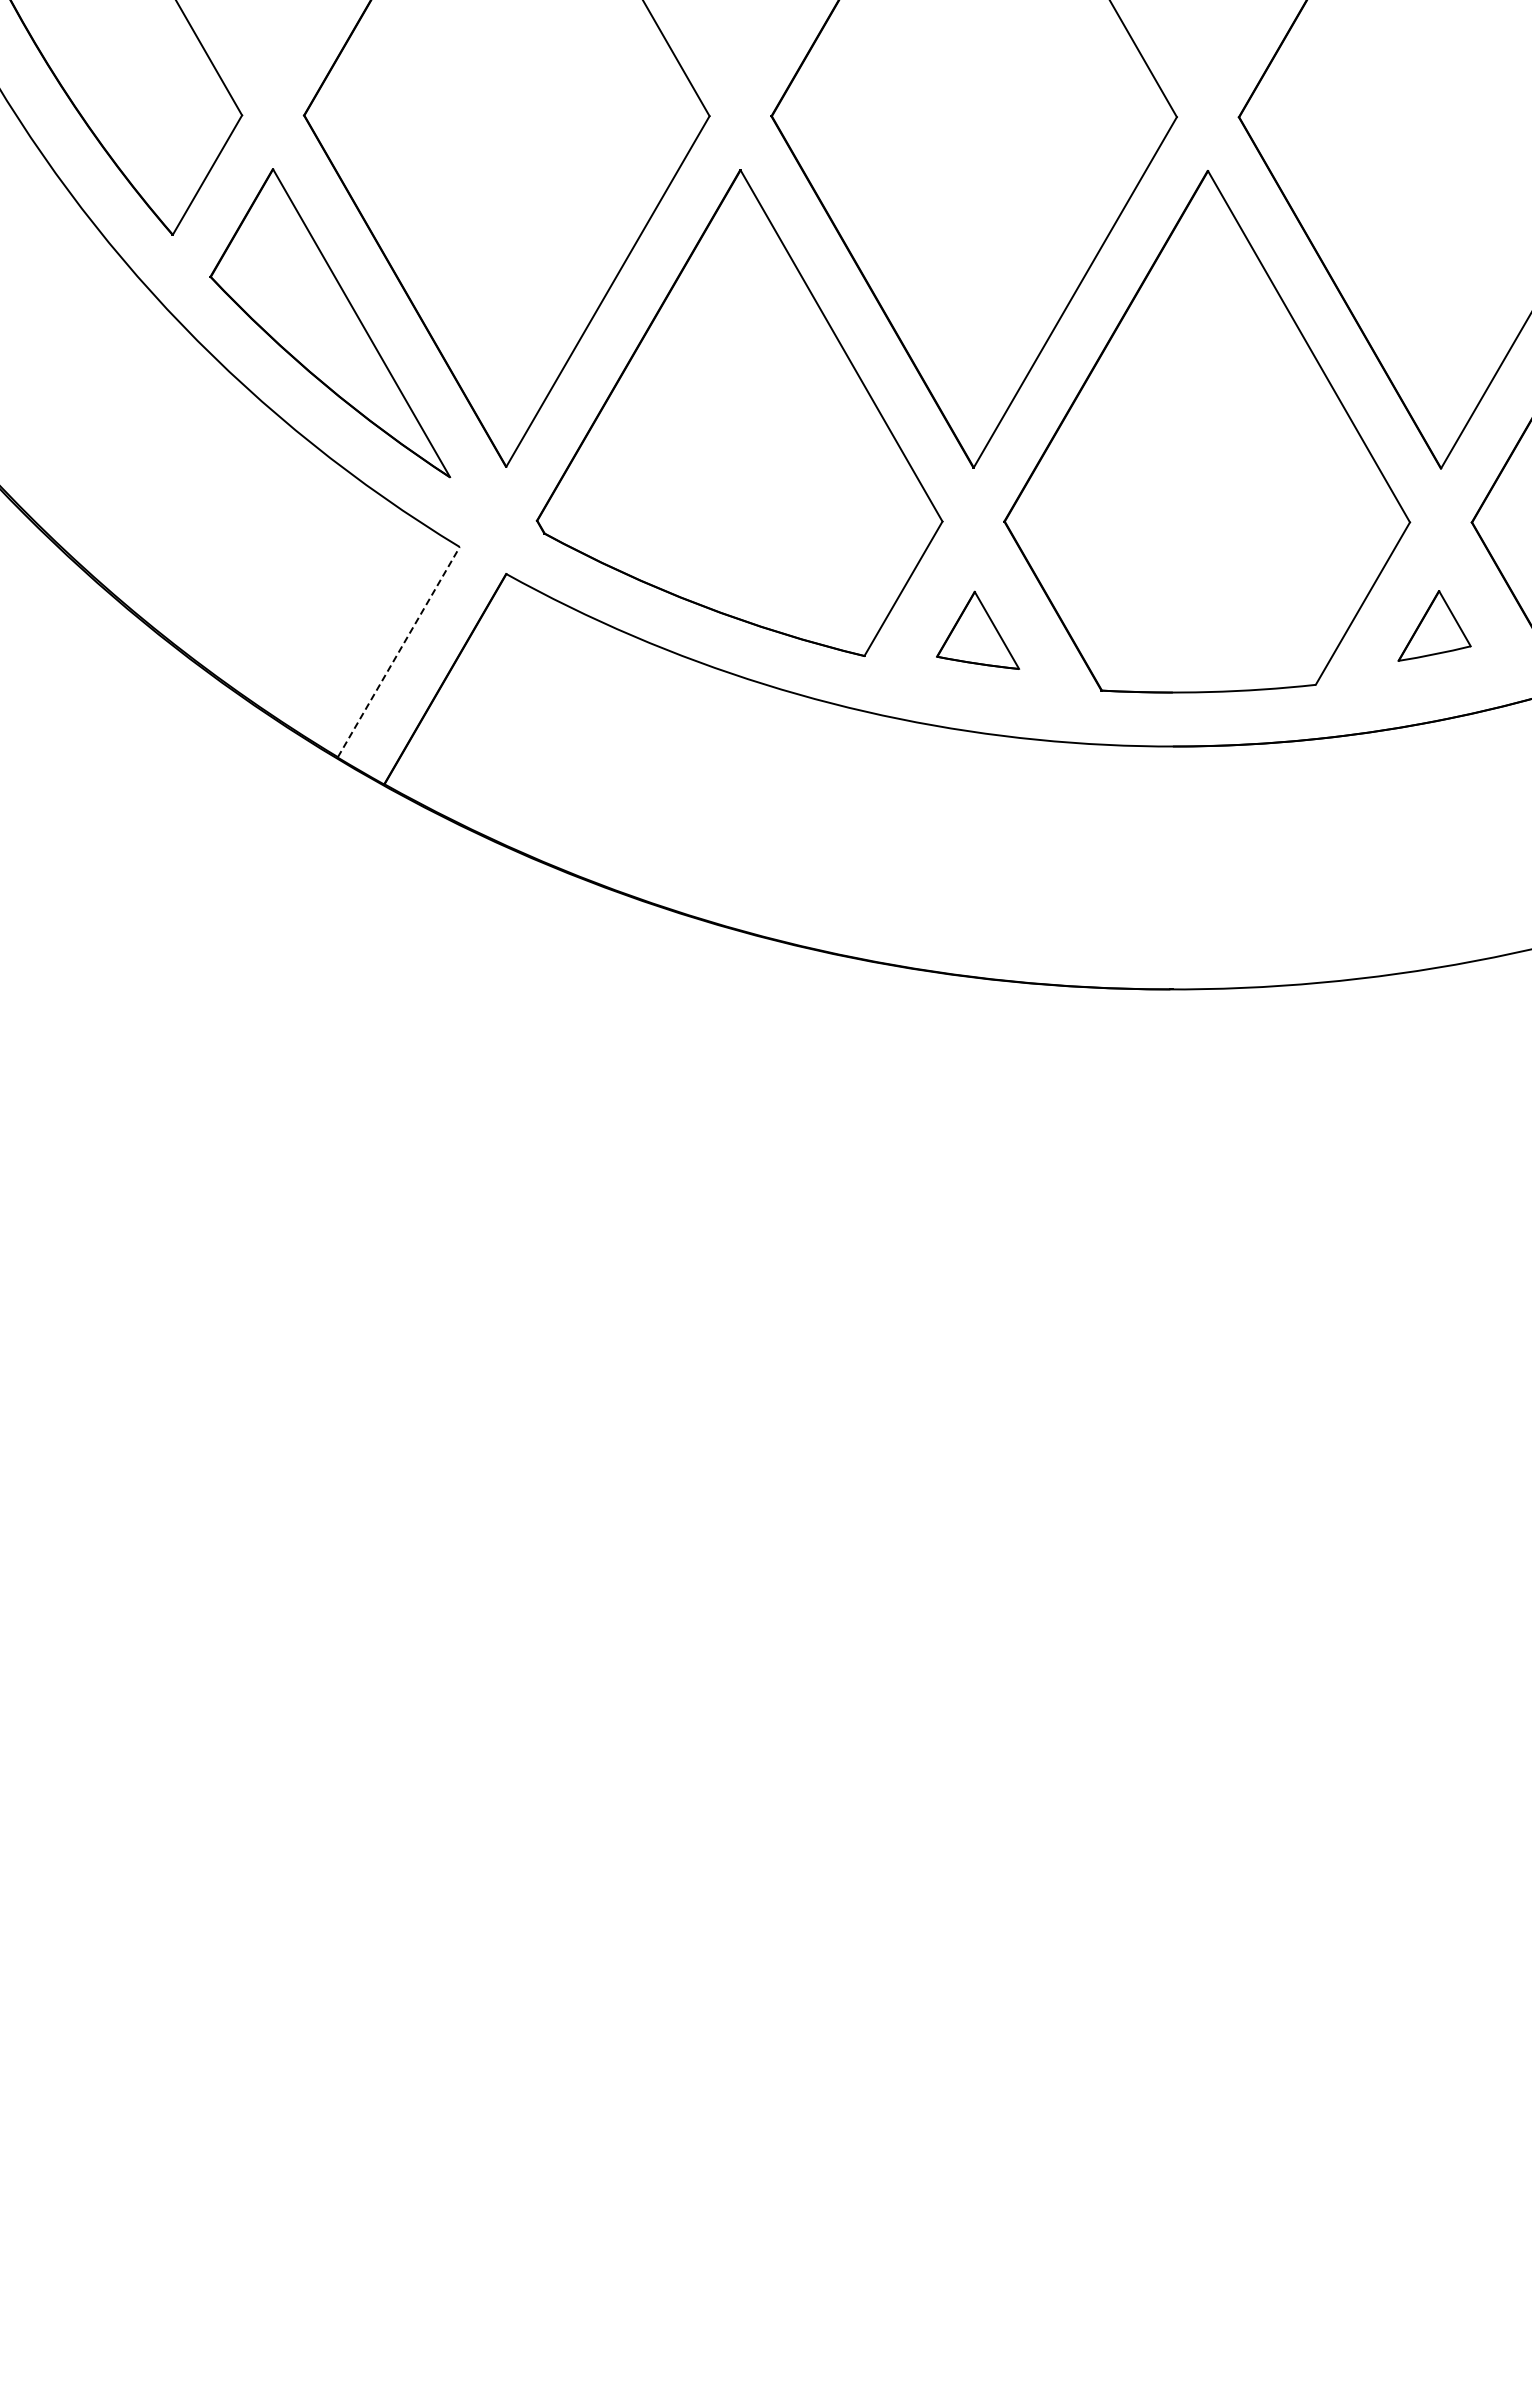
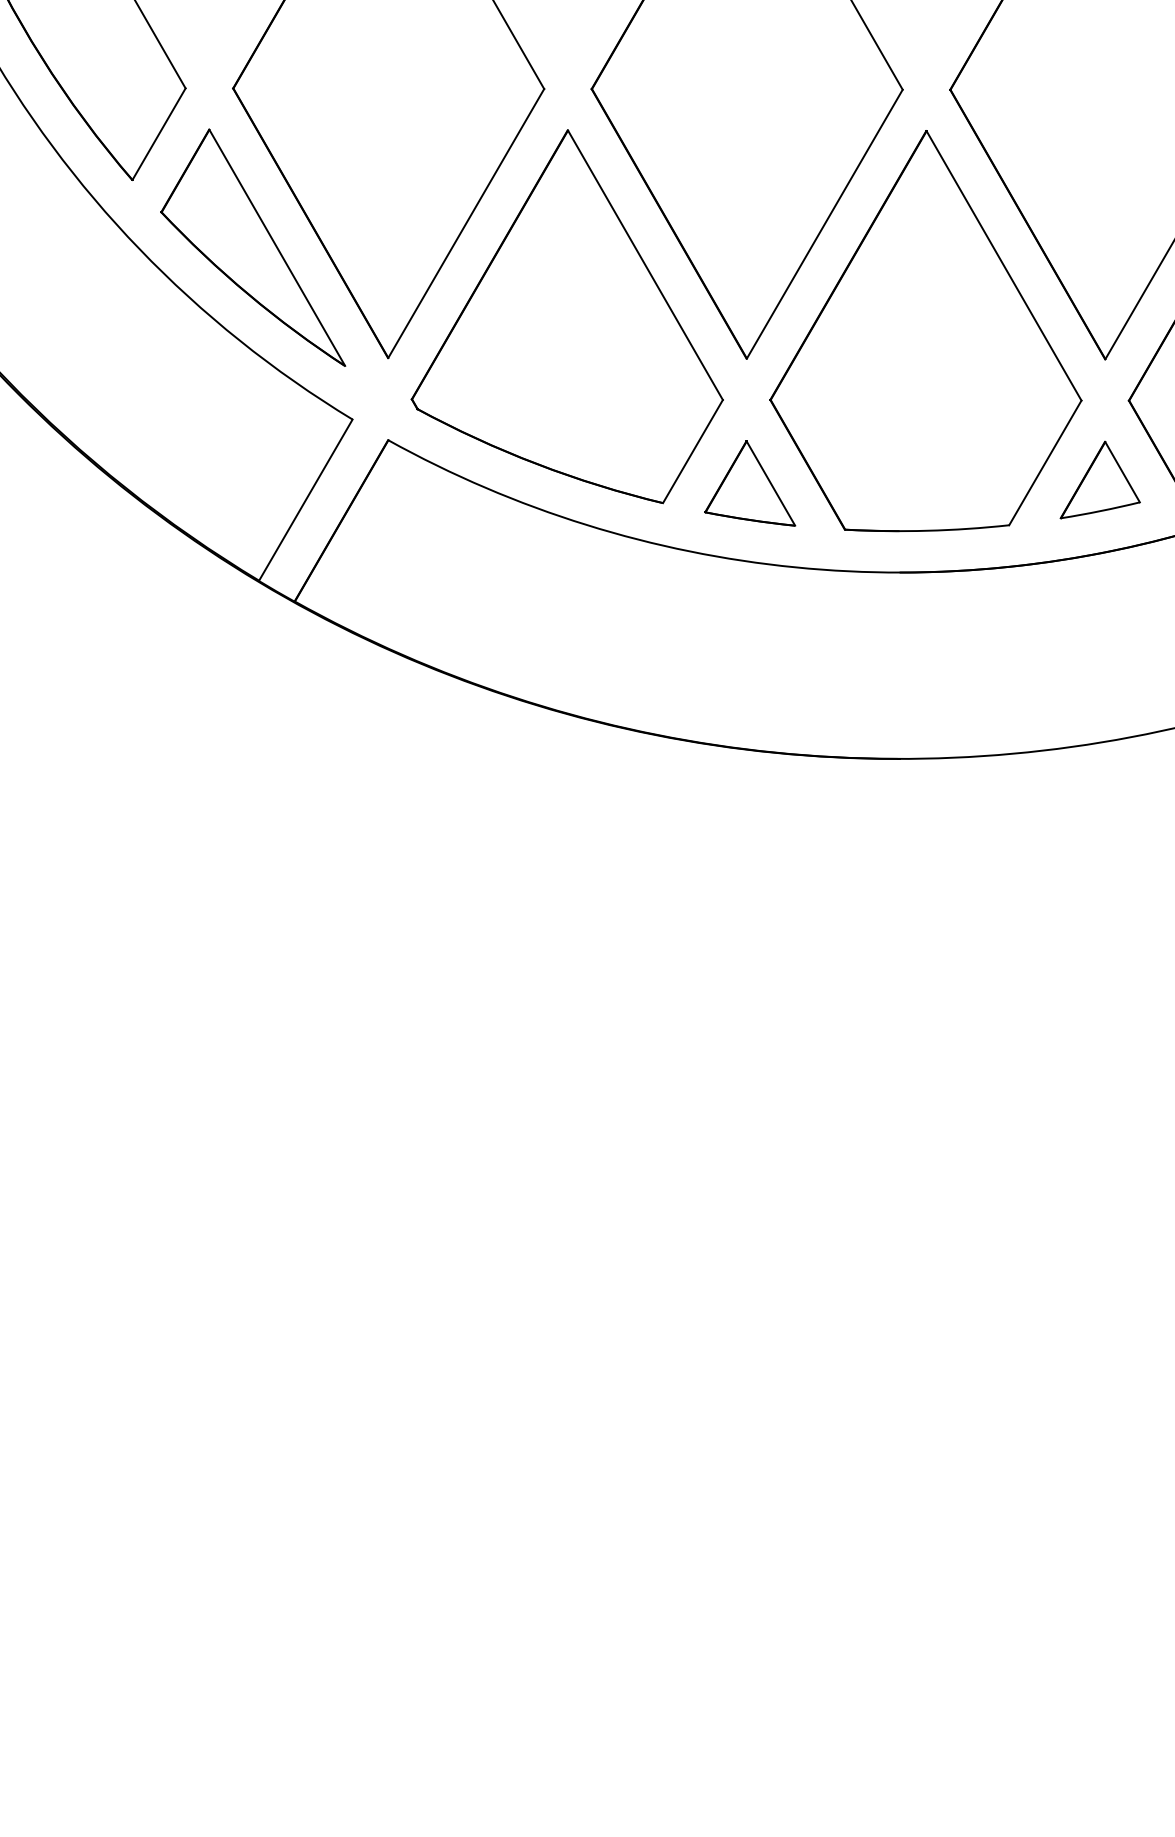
part: (1434, 625) -> (1100, 479), size x1.43
part: (977, 630) -> (749, 483), size x1.43
line: (399, 651) -> (306, 499), dashed -> solid

